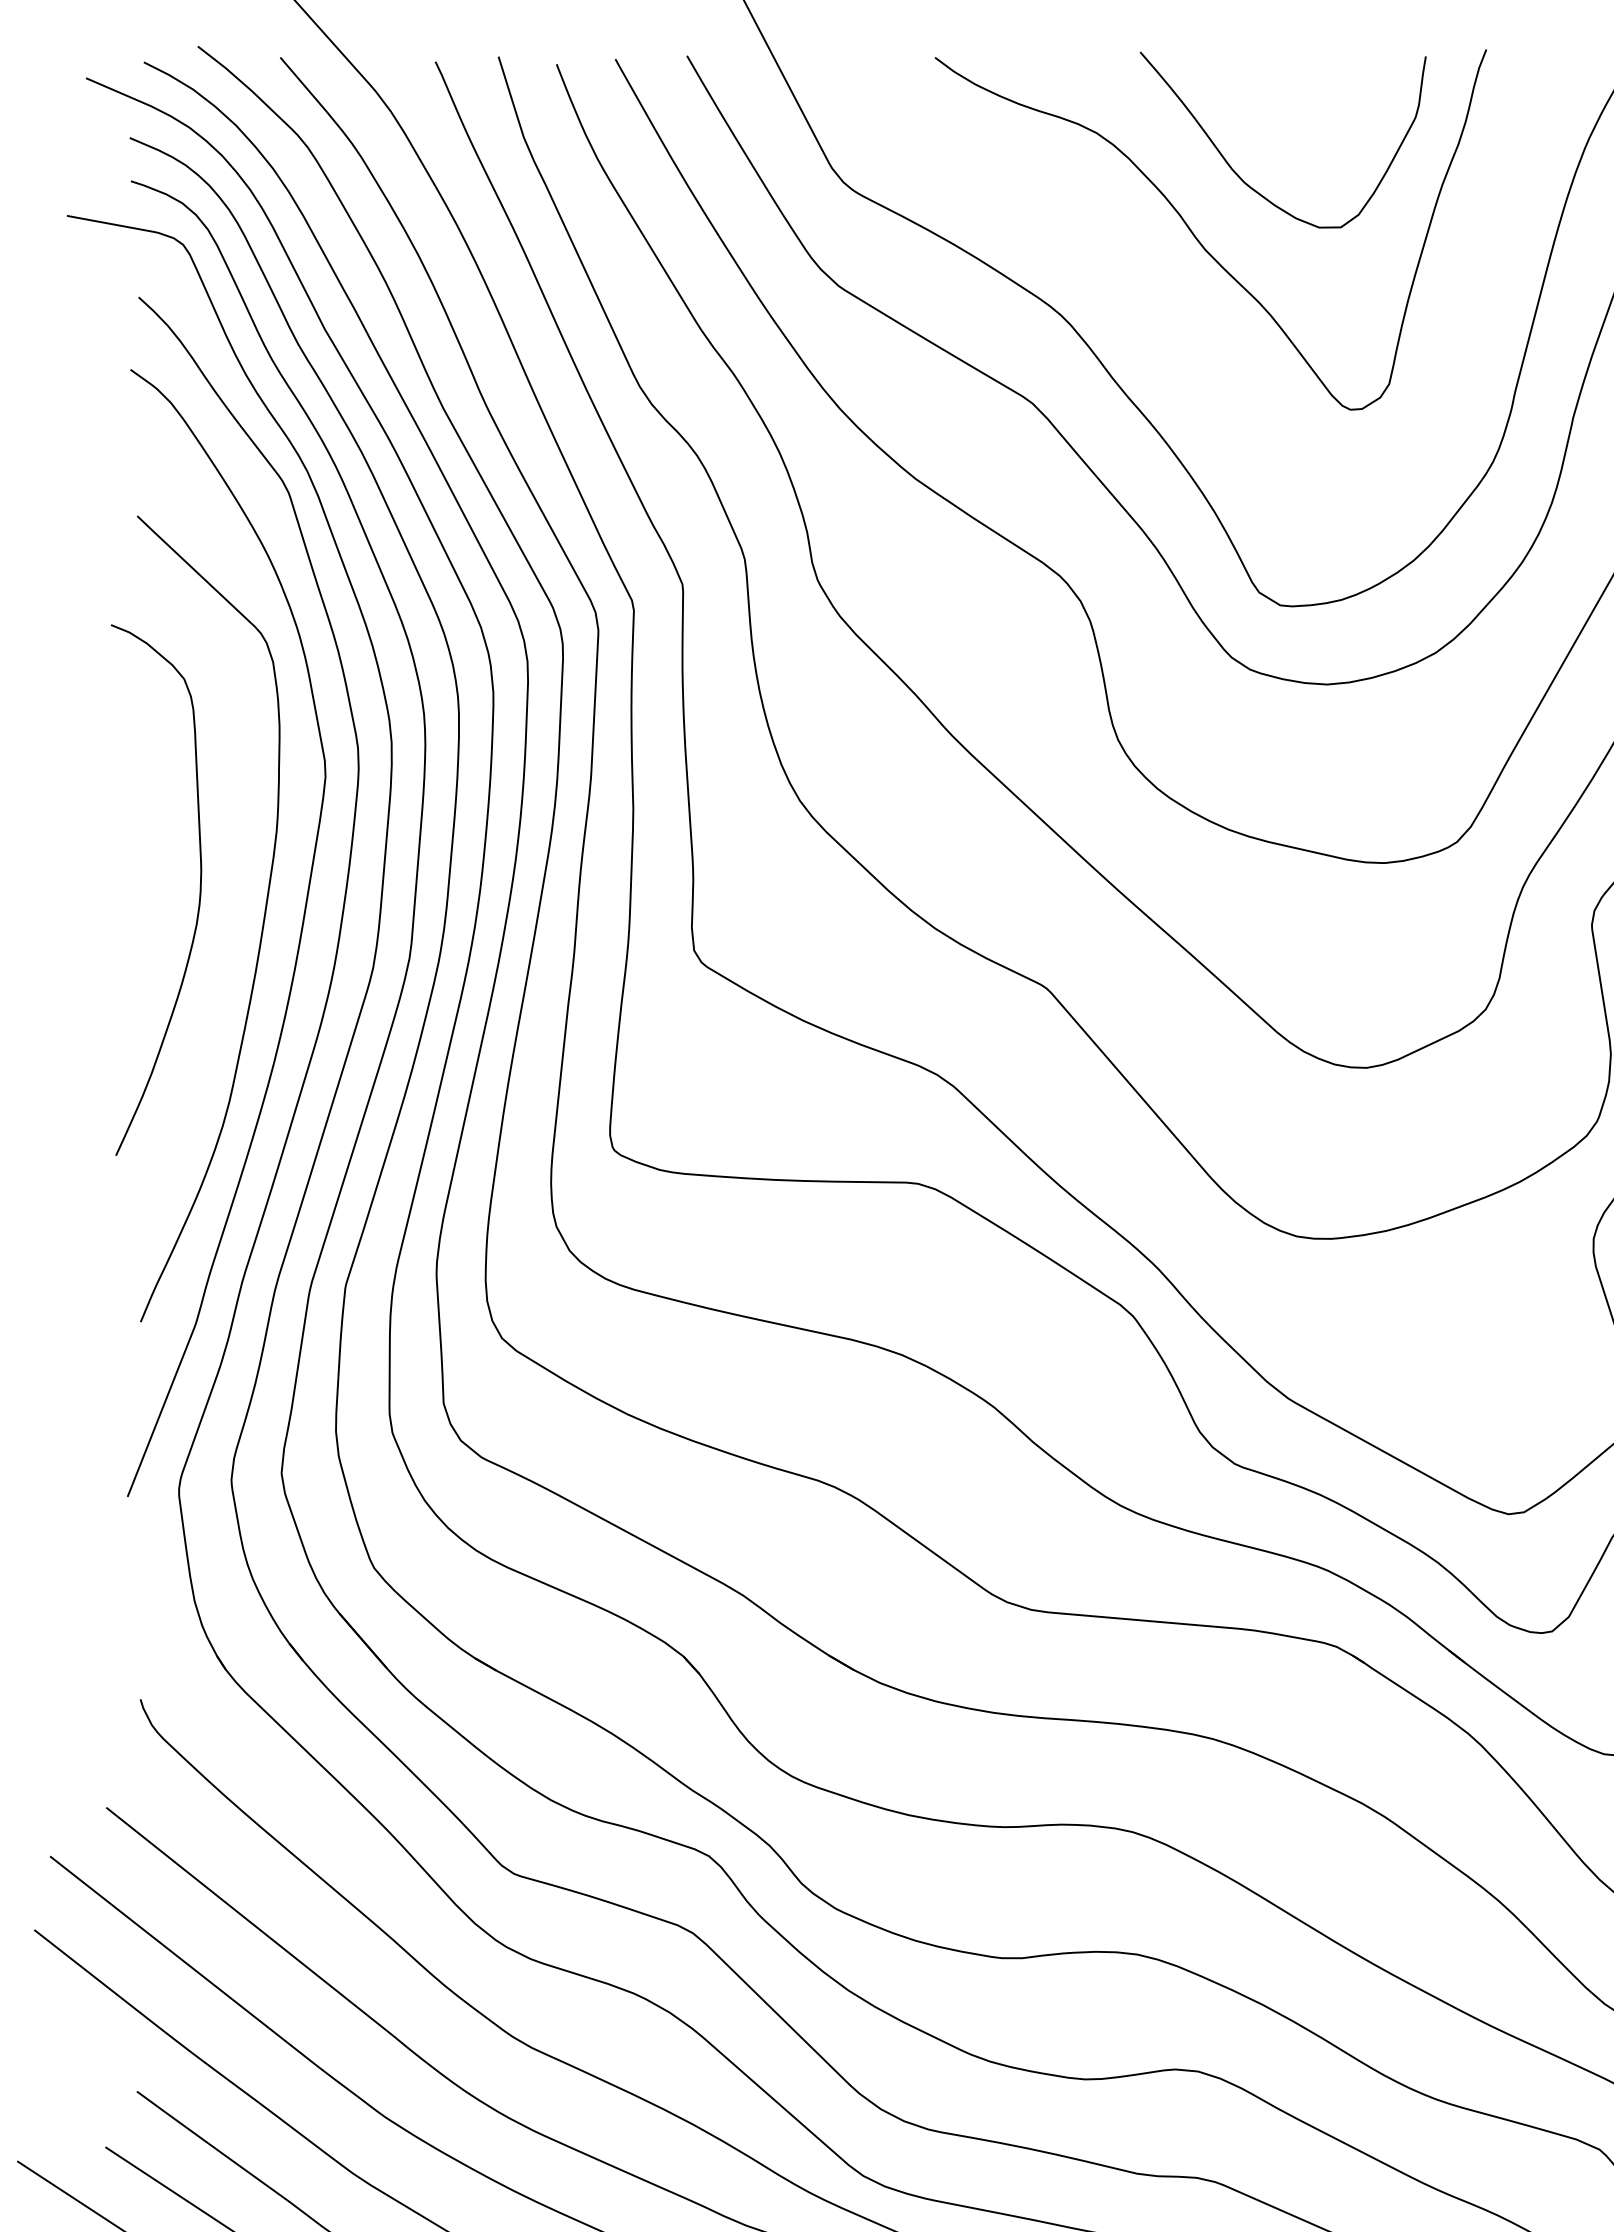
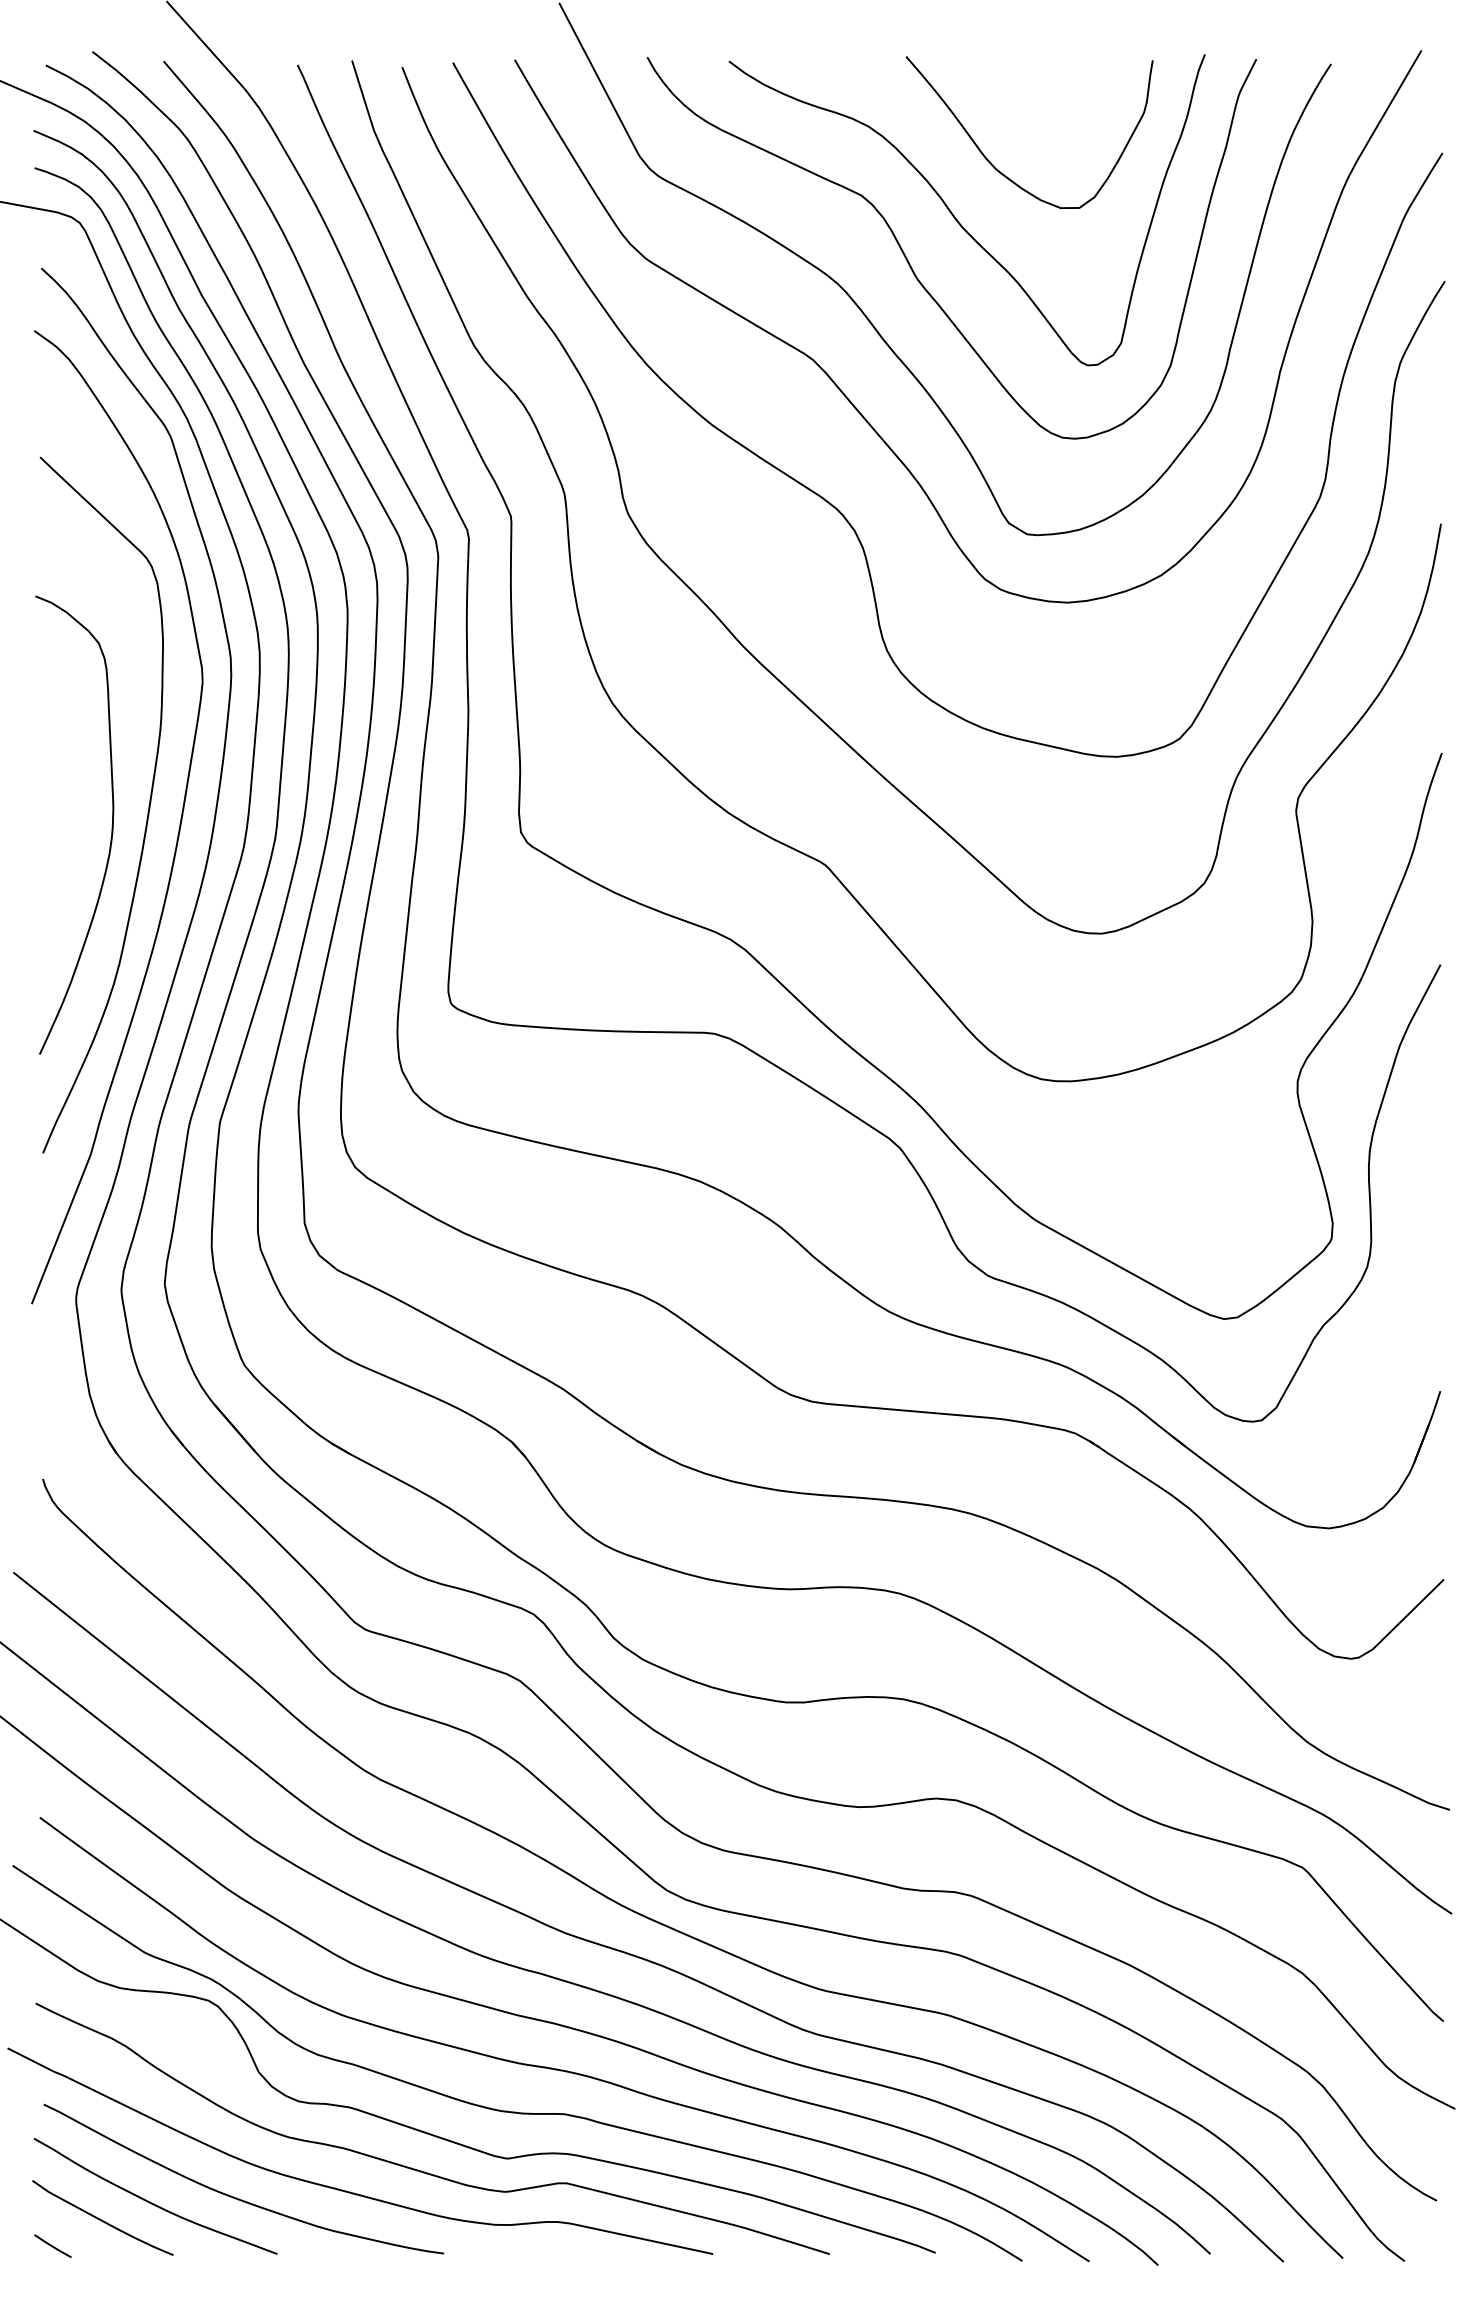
curve: (1149, 300) -> (914, 271), added
curve: (199, 891) -> (111, 826), moved

